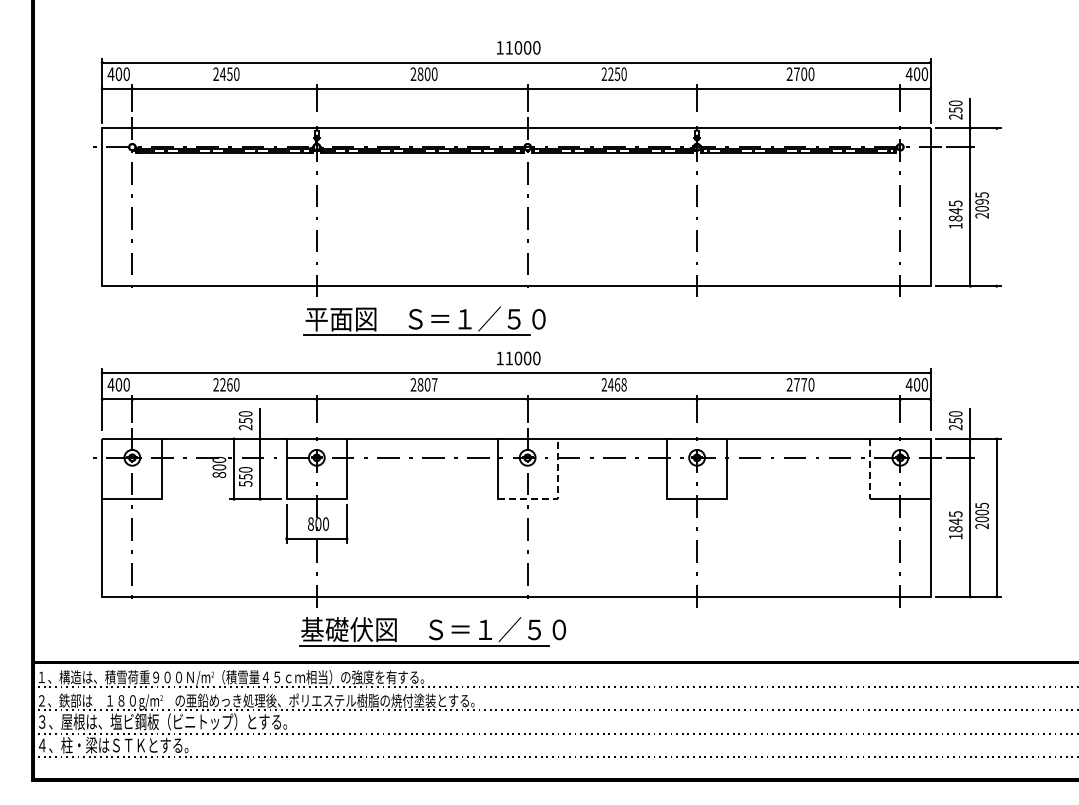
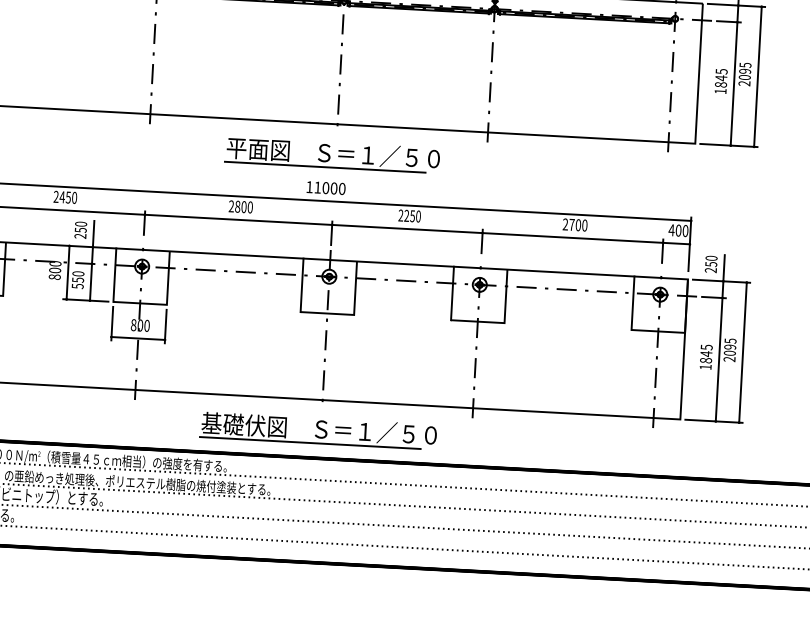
line: (996, 207) -> (757, 77), added
part: (424, 320) -> (332, 154), moved
text: (225, 384) -> (64, 197), 2260 -> 2450
text: (434, 384) -> (250, 207), 2807 -> 2800
text: (617, 384) -> (412, 215), 2468 -> 2250
text: (804, 384) -> (578, 224), 2770 -> 2700
line: (870, 469) -> (633, 303), dashed -> solid
line: (557, 499) -> (353, 315), dashed -> solid
text: (981, 512) -> (729, 347), 2005 -> 2095
part: (432, 631) -> (318, 430), moved

